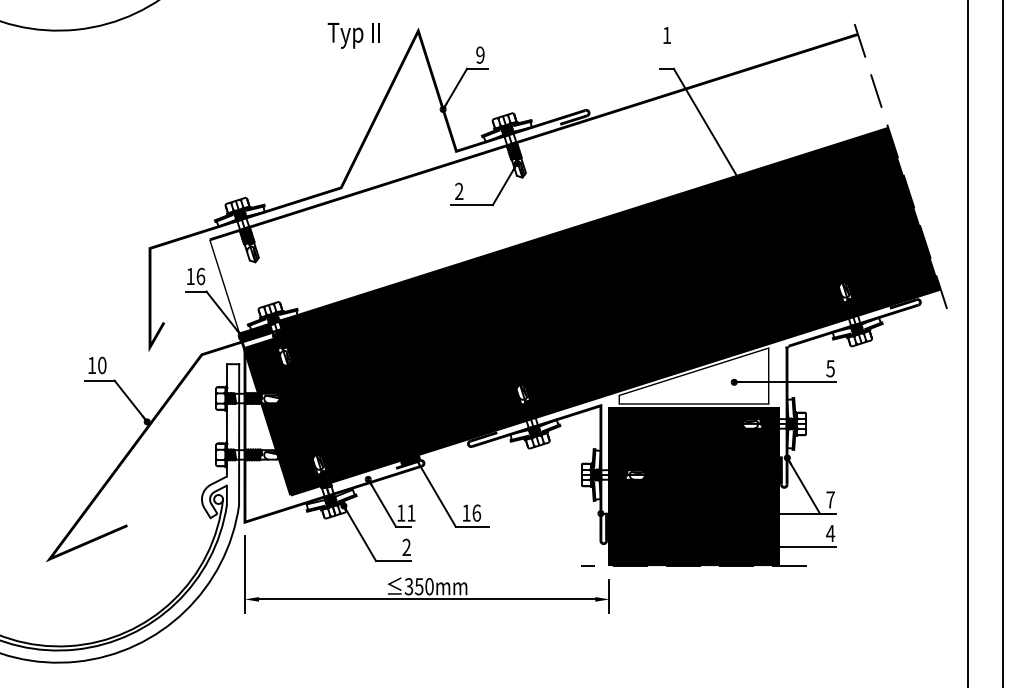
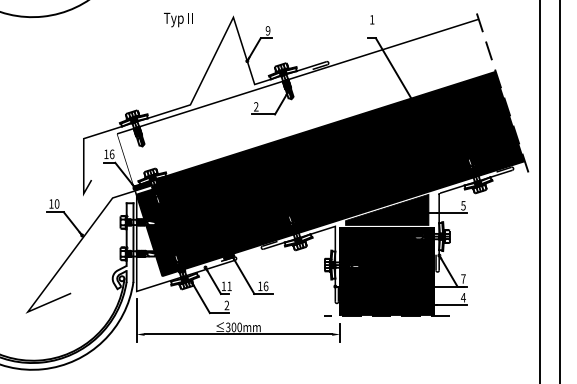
text: (353, 34) -> (178, 19), moved
fill: (692, 375) -> (386, 209), added
text: (418, 585) -> (233, 326), 350mm -> 300mm

